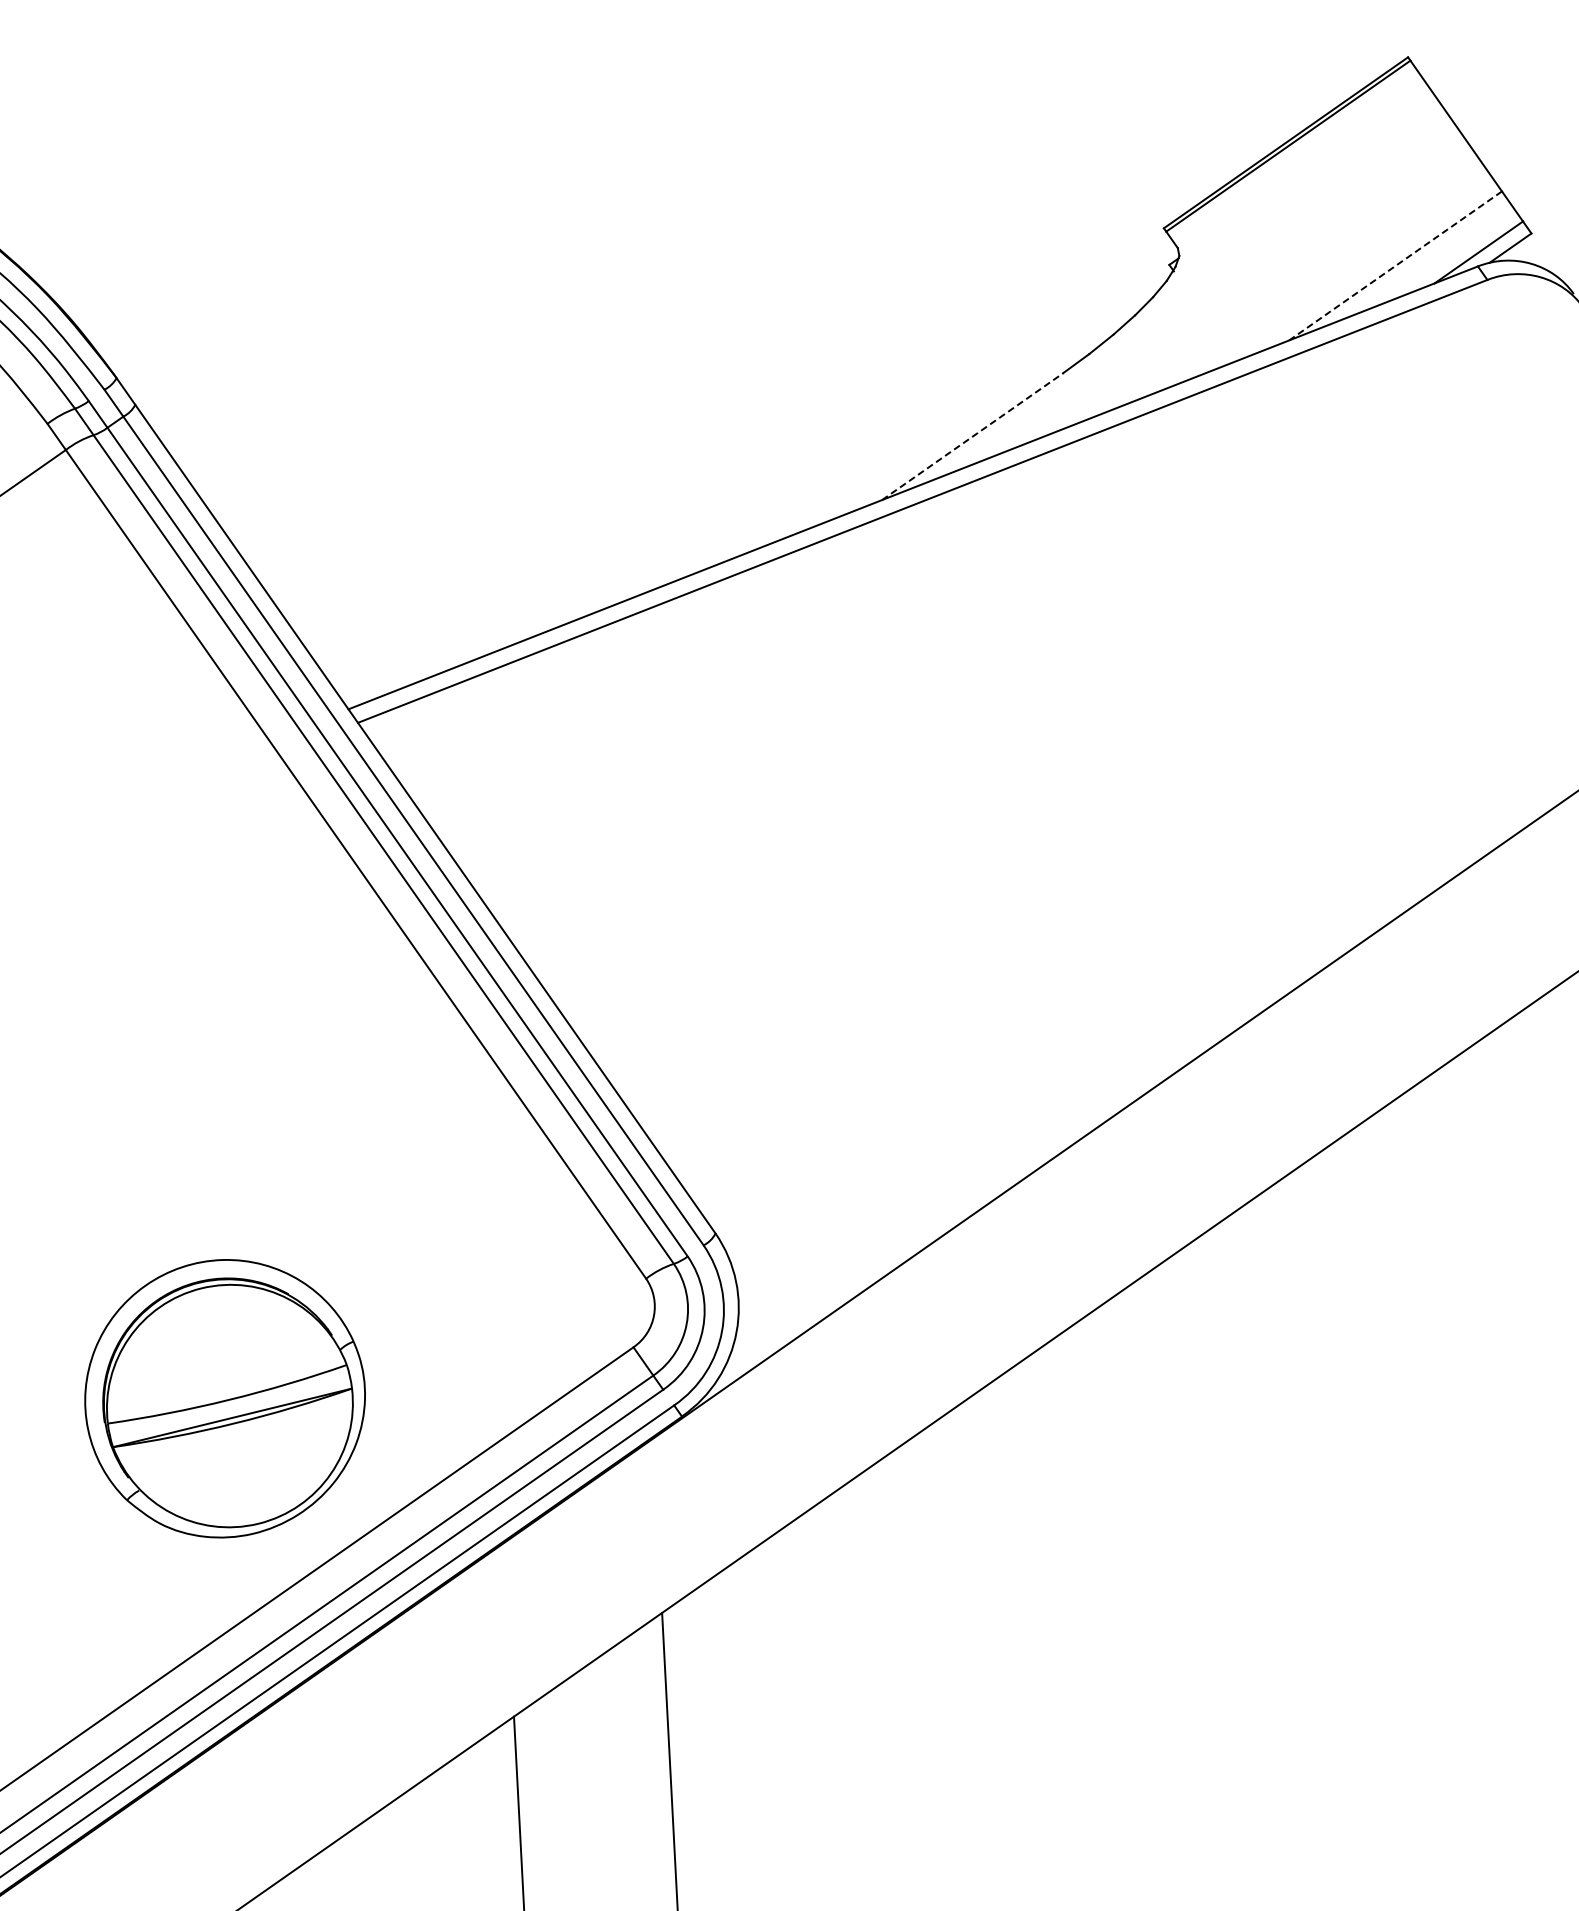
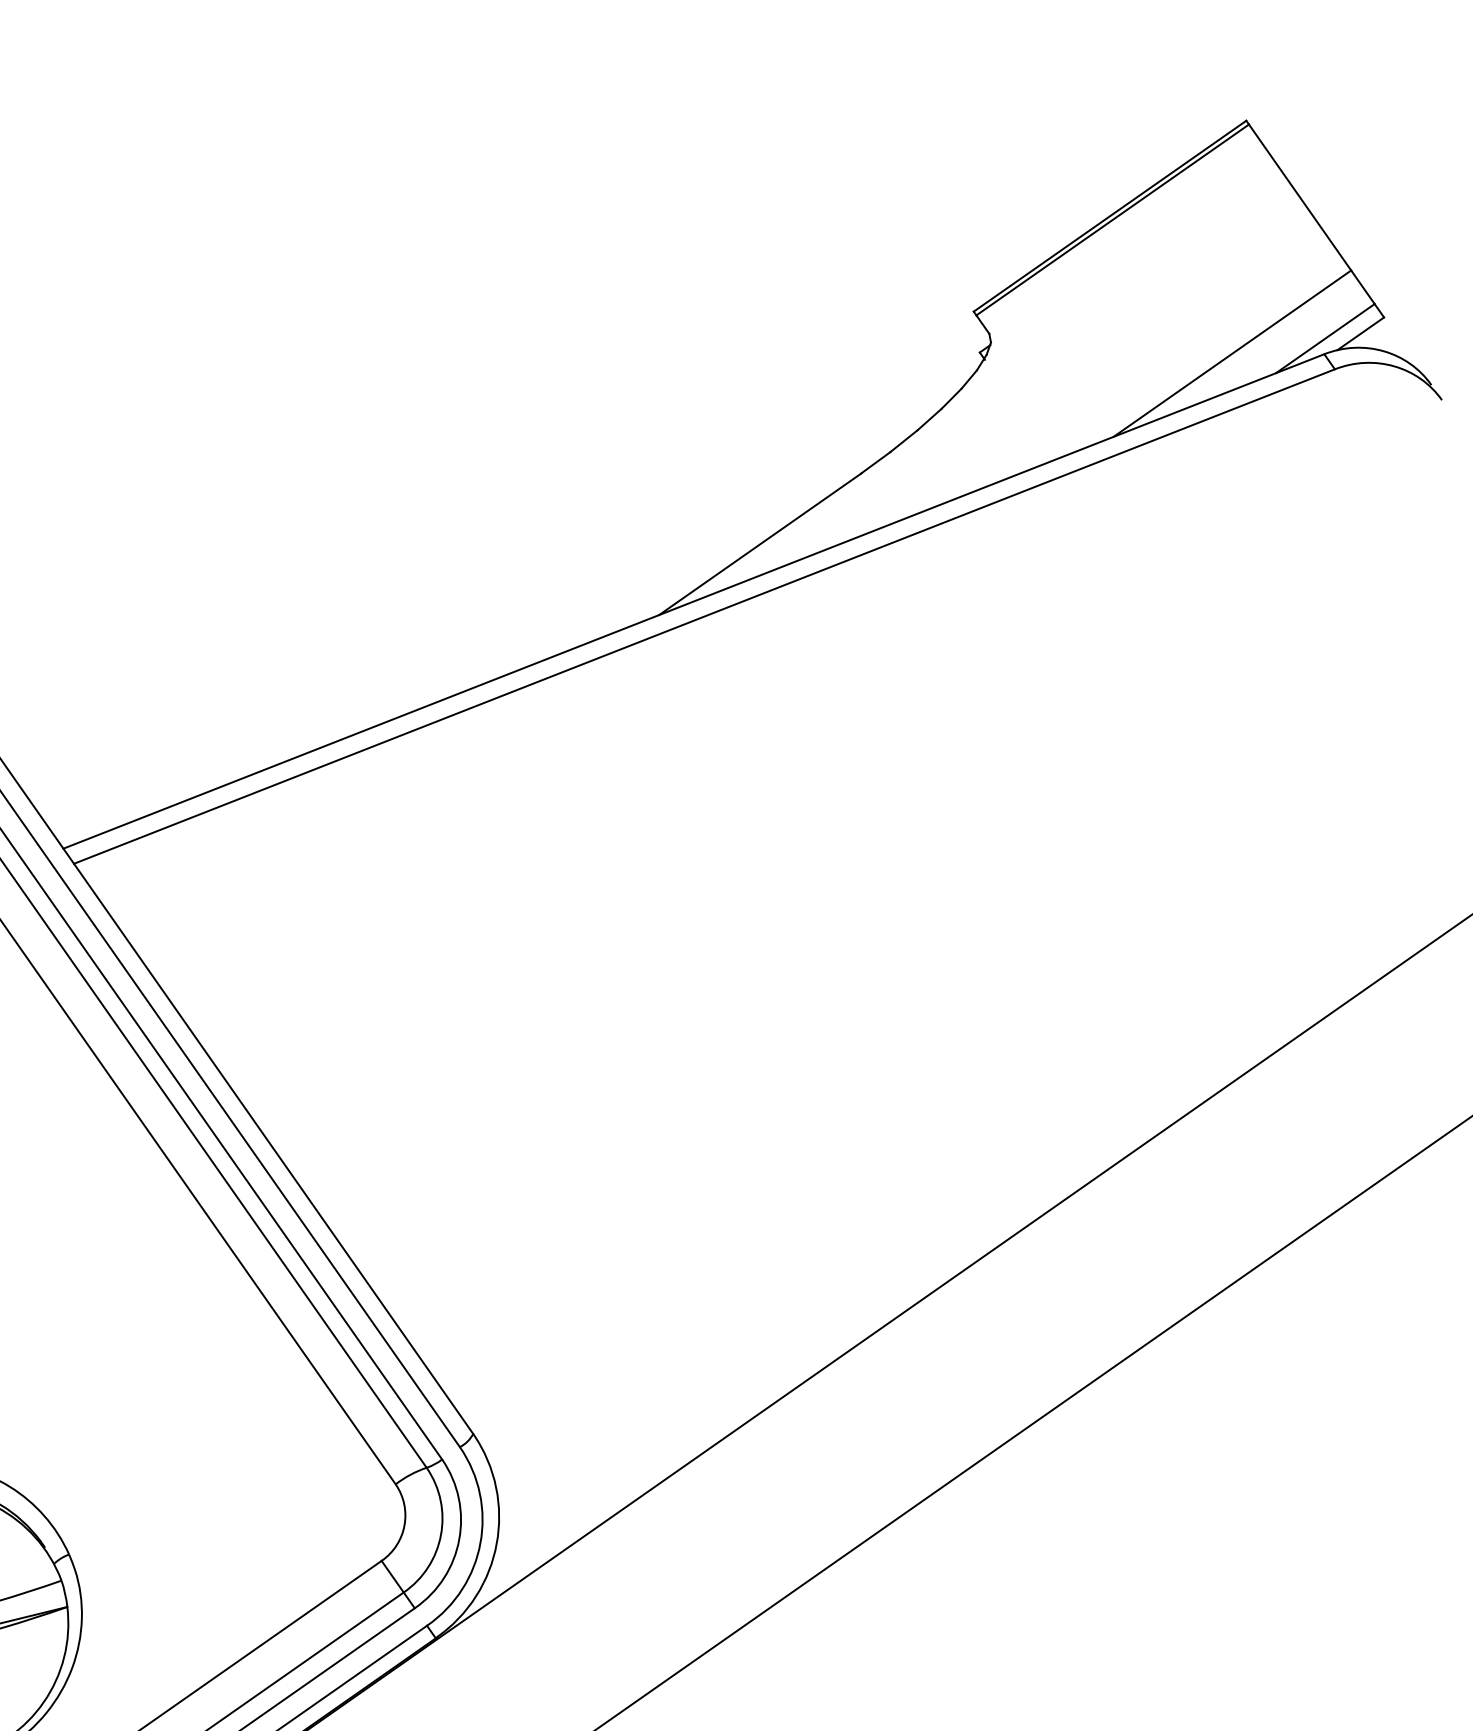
line: (1395, 265) -> (1232, 353), dashed -> solid
line: (972, 436) -> (760, 544), dashed -> solid

